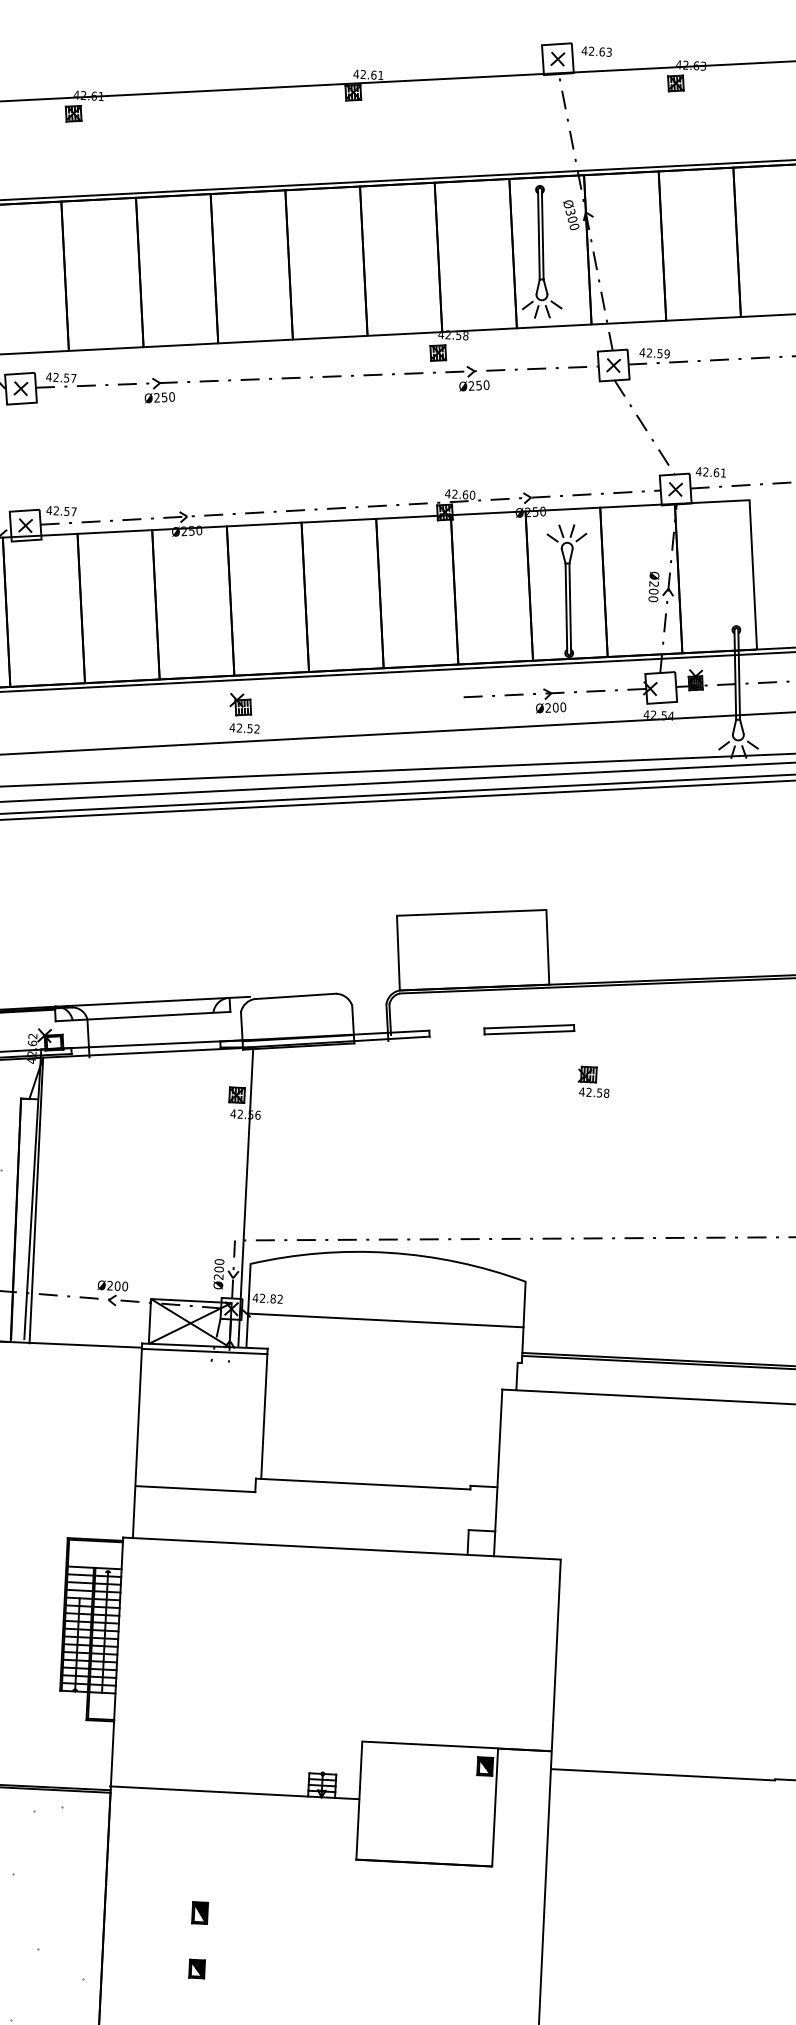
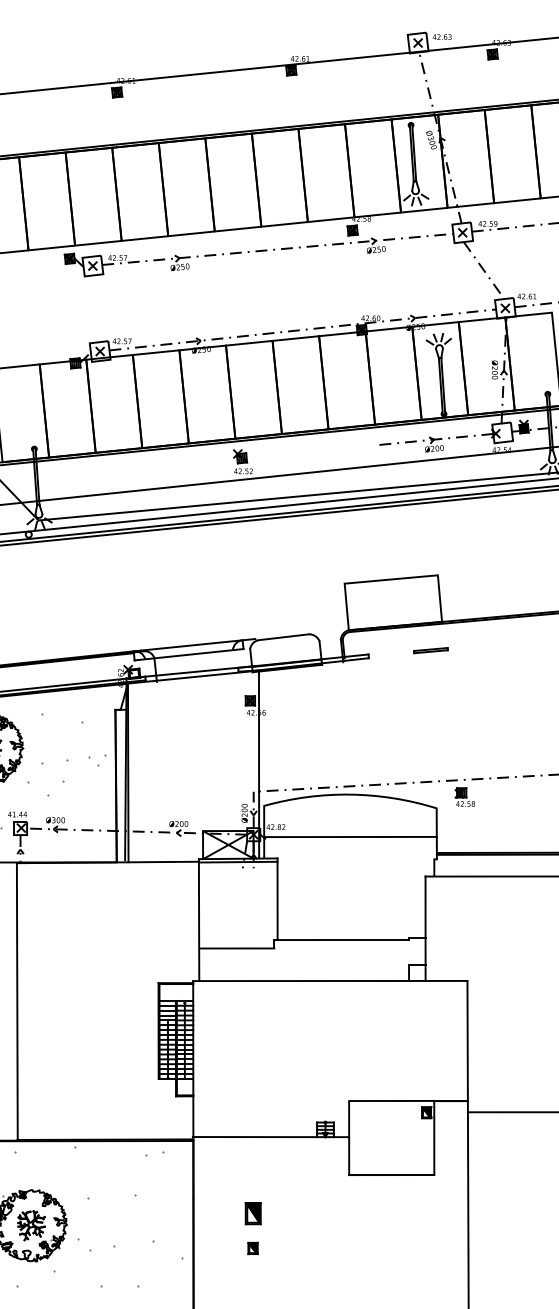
part: (528, 1029) -> (430, 650), size x0.6
part: (593, 1080) -> (464, 796), moved
part: (199, 1911) -> (252, 1212), size x1.6

